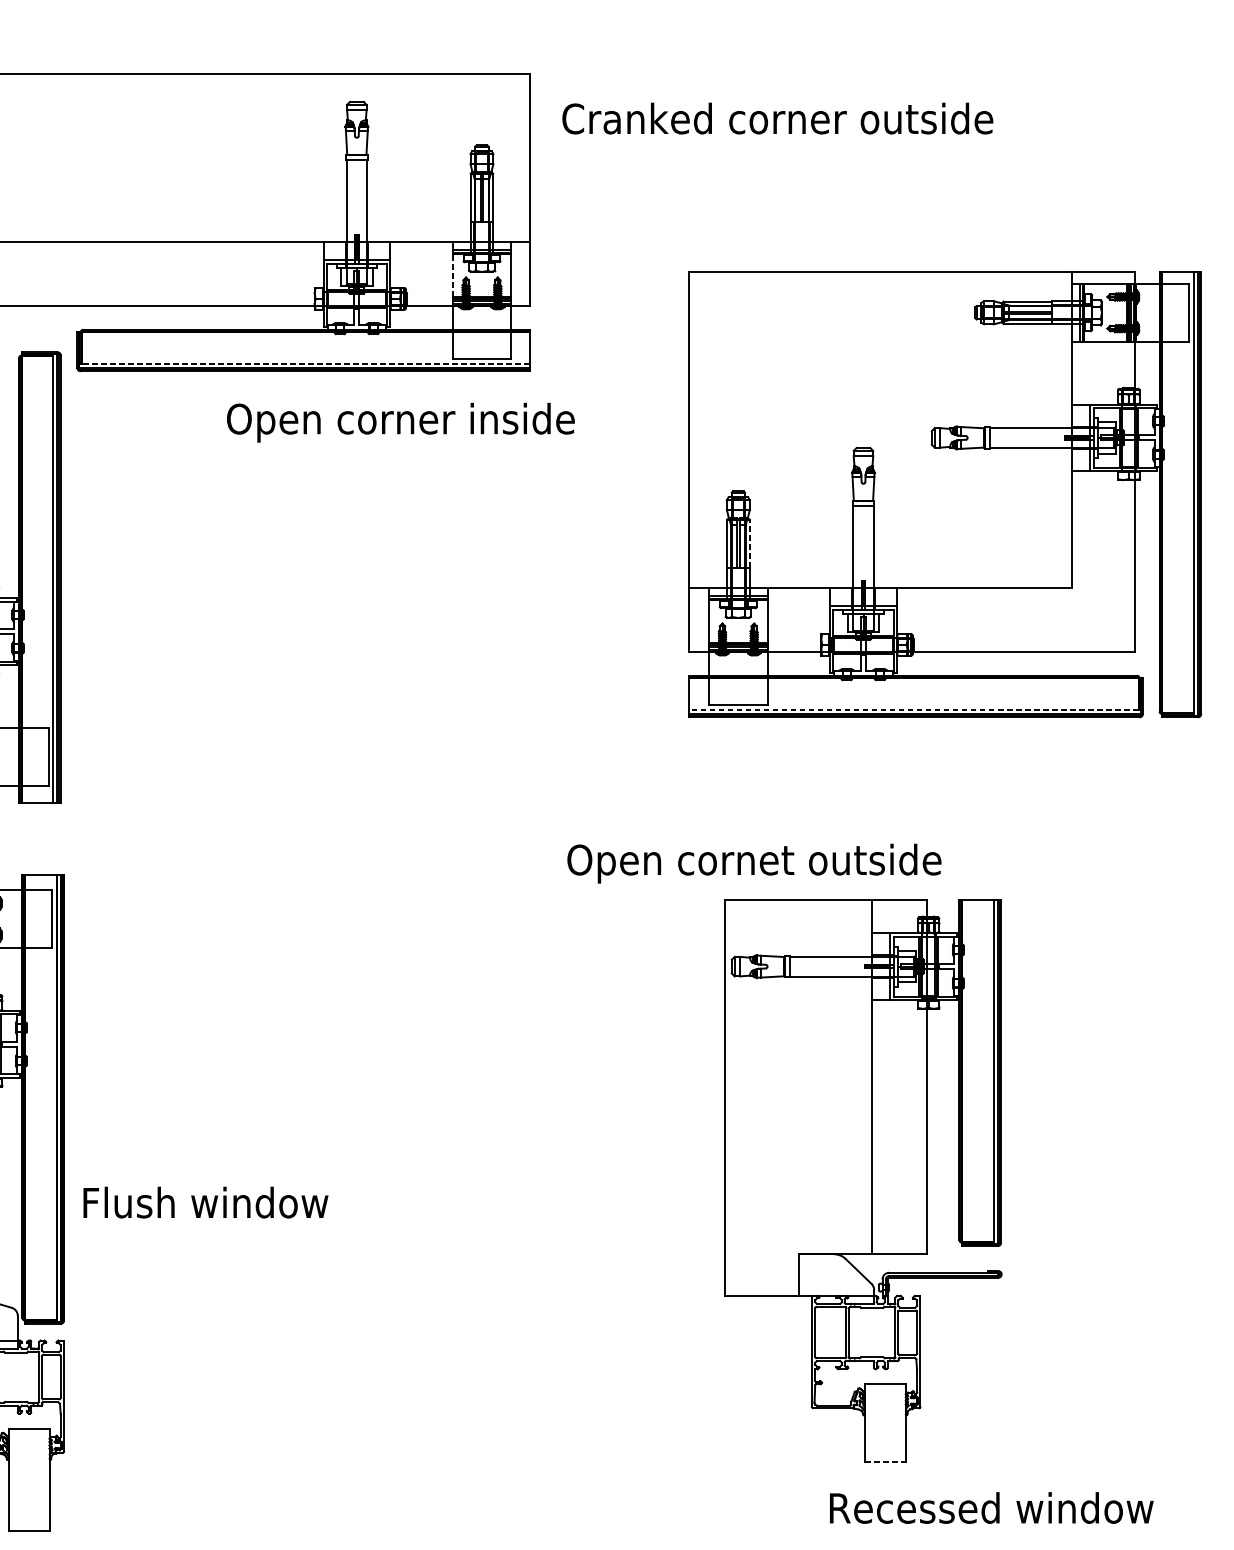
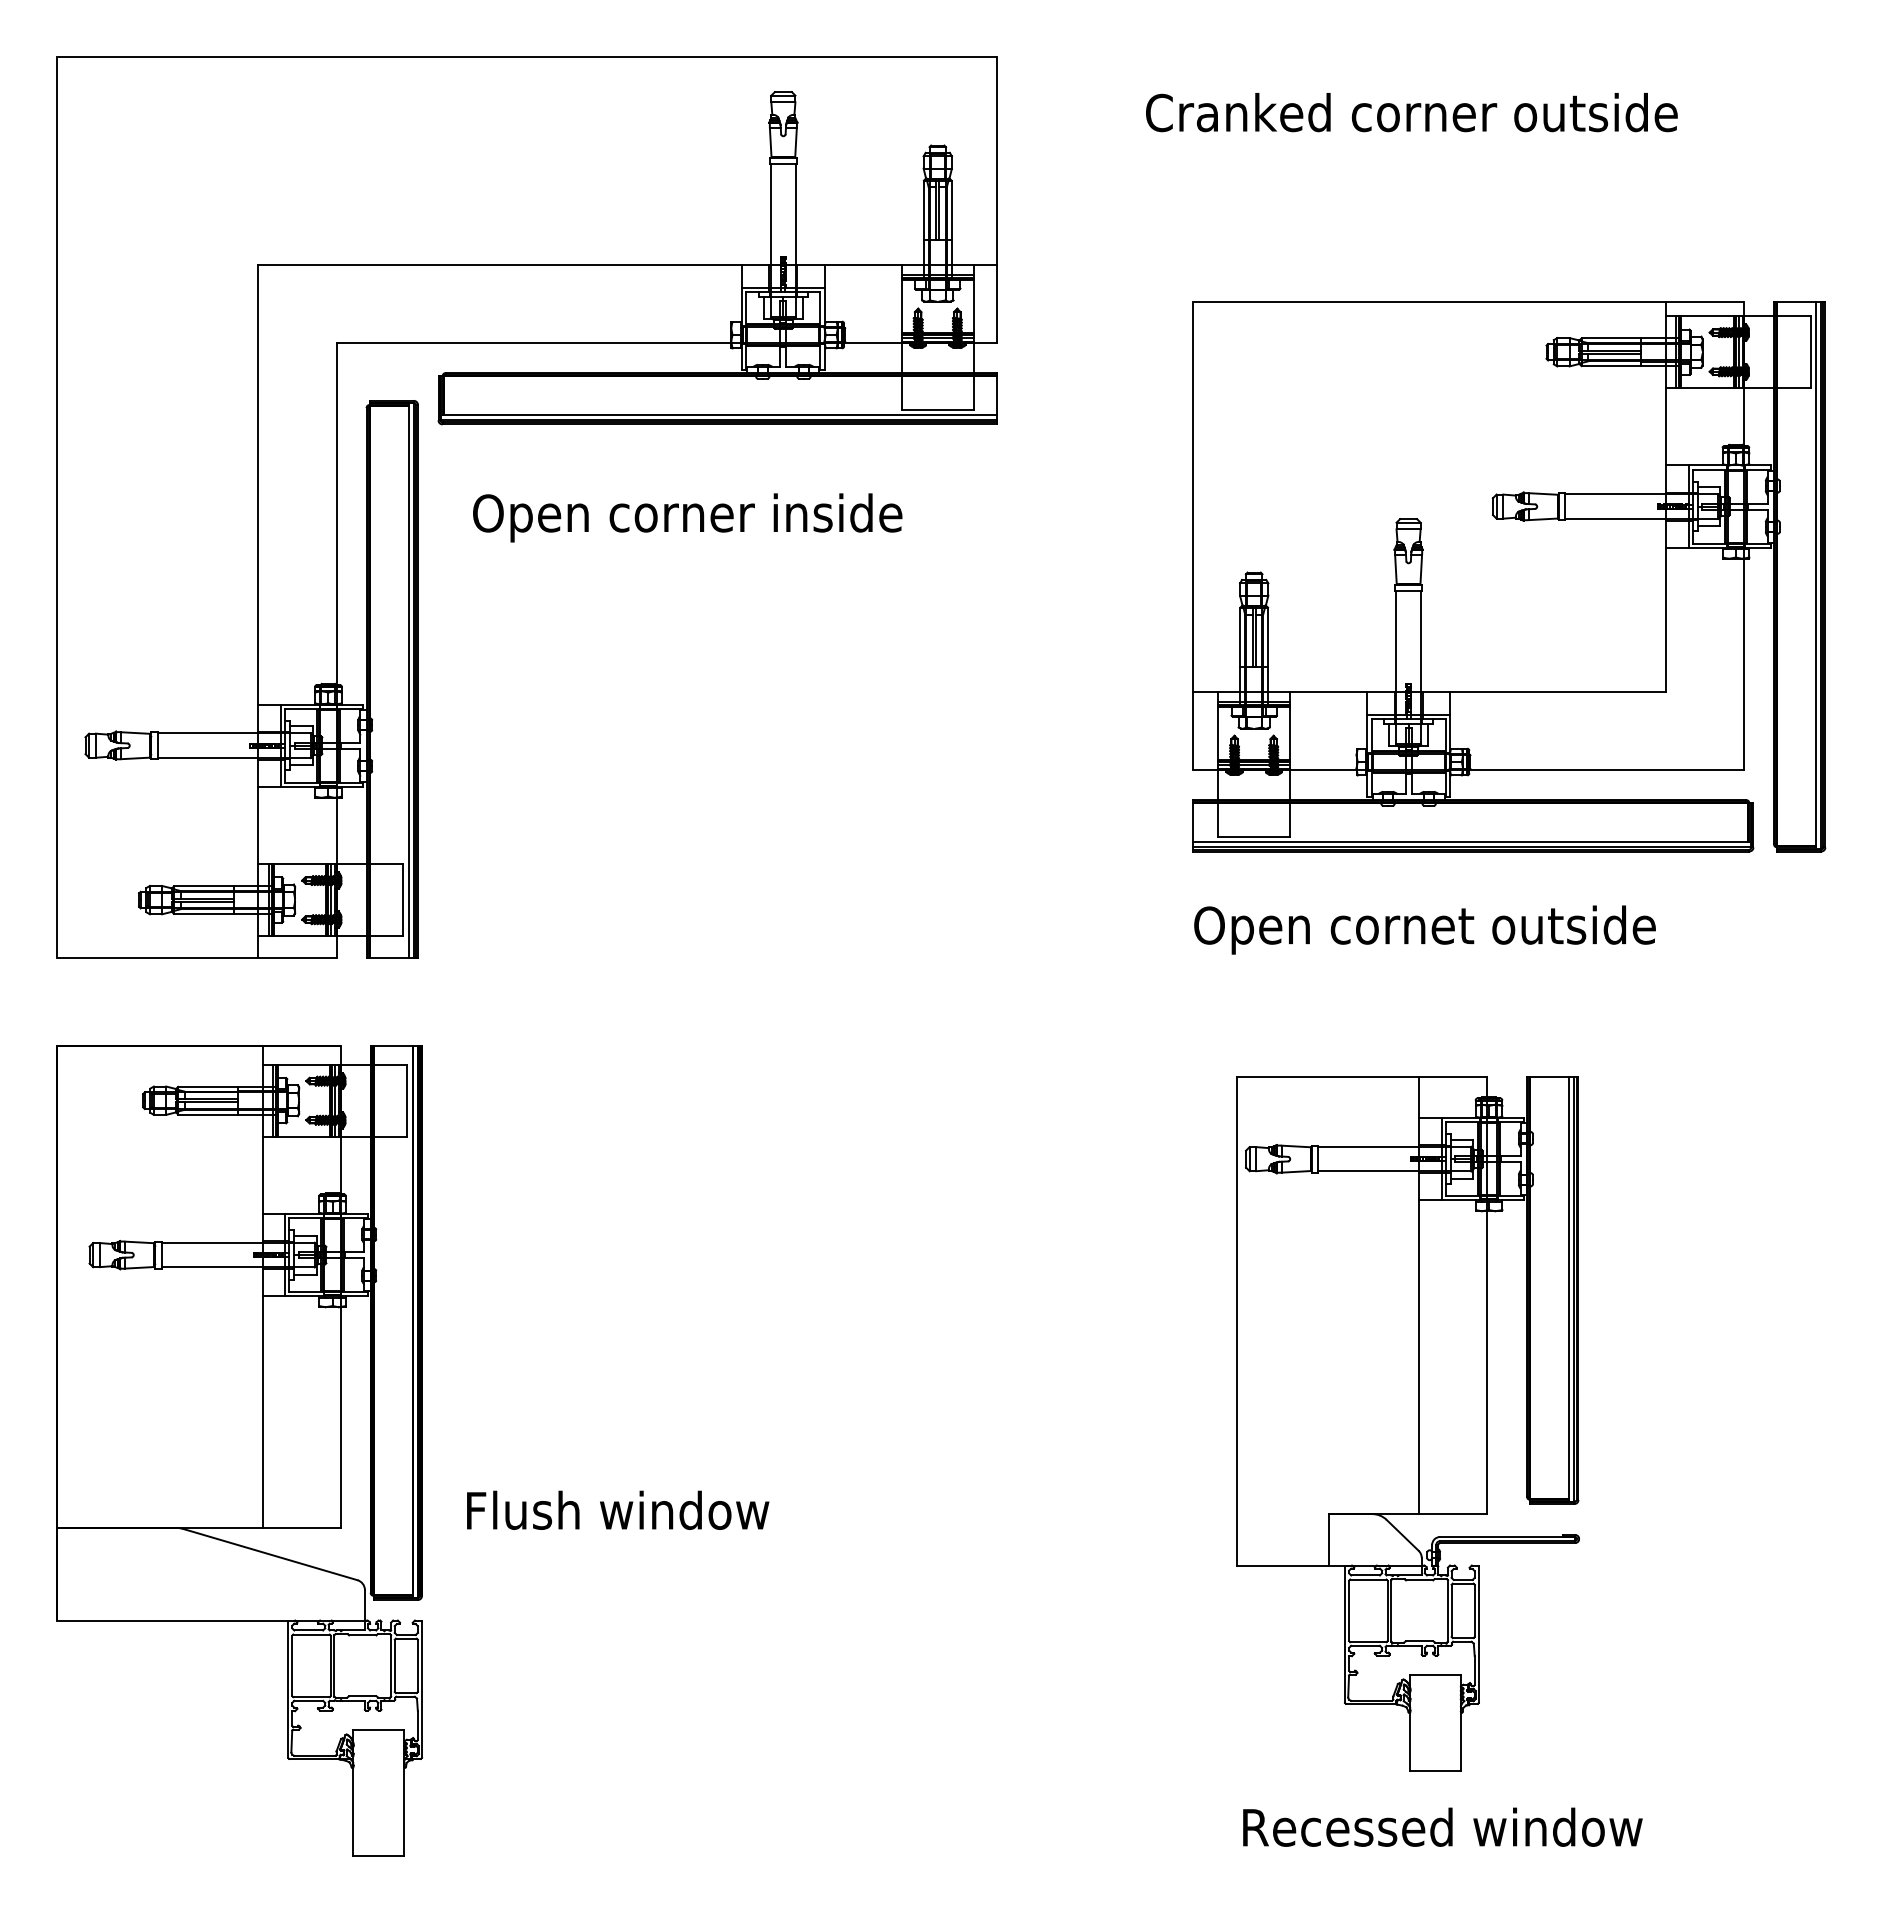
text: (777, 118) -> (1411, 112), moved
line: (452, 274) -> (901, 304), dashed -> solid
line: (305, 364) -> (720, 415), dashed -> solid
text: (400, 422) -> (687, 517), moved
line: (749, 543) -> (1268, 637), dashed -> solid
line: (913, 710) -> (1470, 842), dashed -> solid
text: (754, 863) -> (1424, 929), moved
text: (206, 1201) -> (618, 1509), moved
line: (886, 1462) -> (1436, 1770), dashed -> solid
text: (991, 1507) -> (1442, 1826), moved

